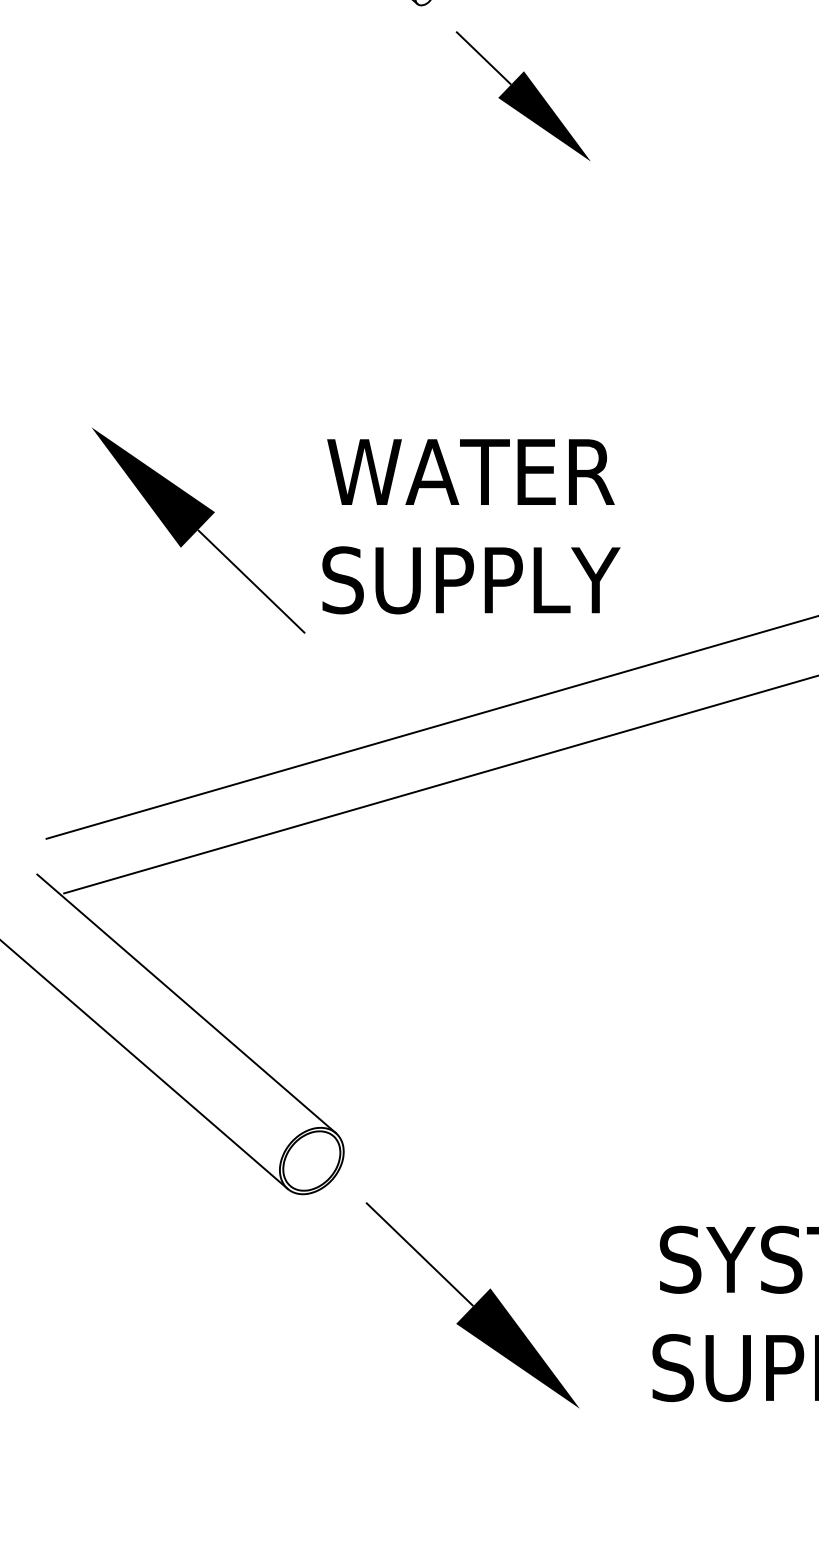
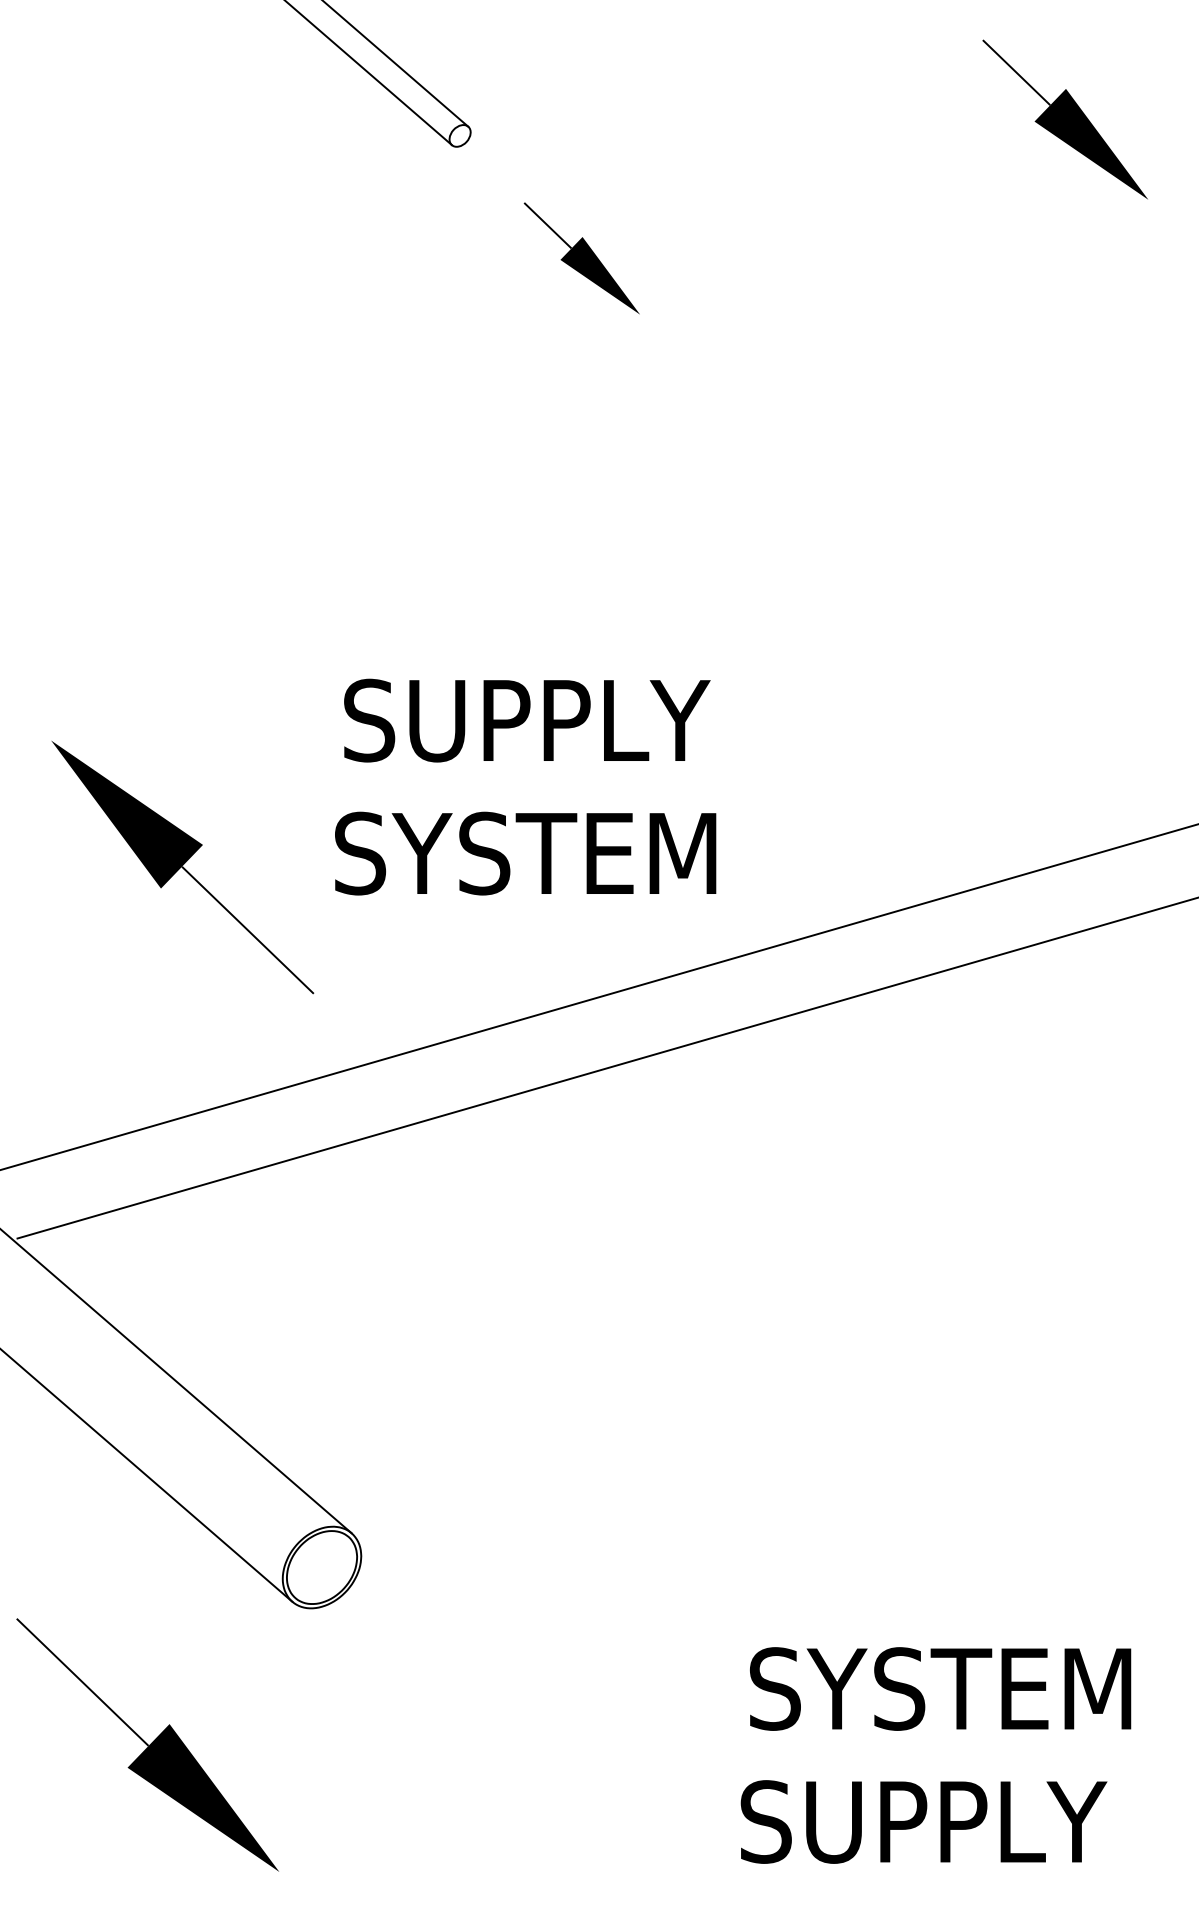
part: (522, 96) -> (581, 258), size x0.7
text: (477, 472) -> (525, 720), WATER -> SUPPLY
part: (198, 530) -> (182, 867), moved
text: (500, 580) -> (553, 853), SUPPLY -> SYSTEM
part: (472, 1304) -> (147, 1744), moved

